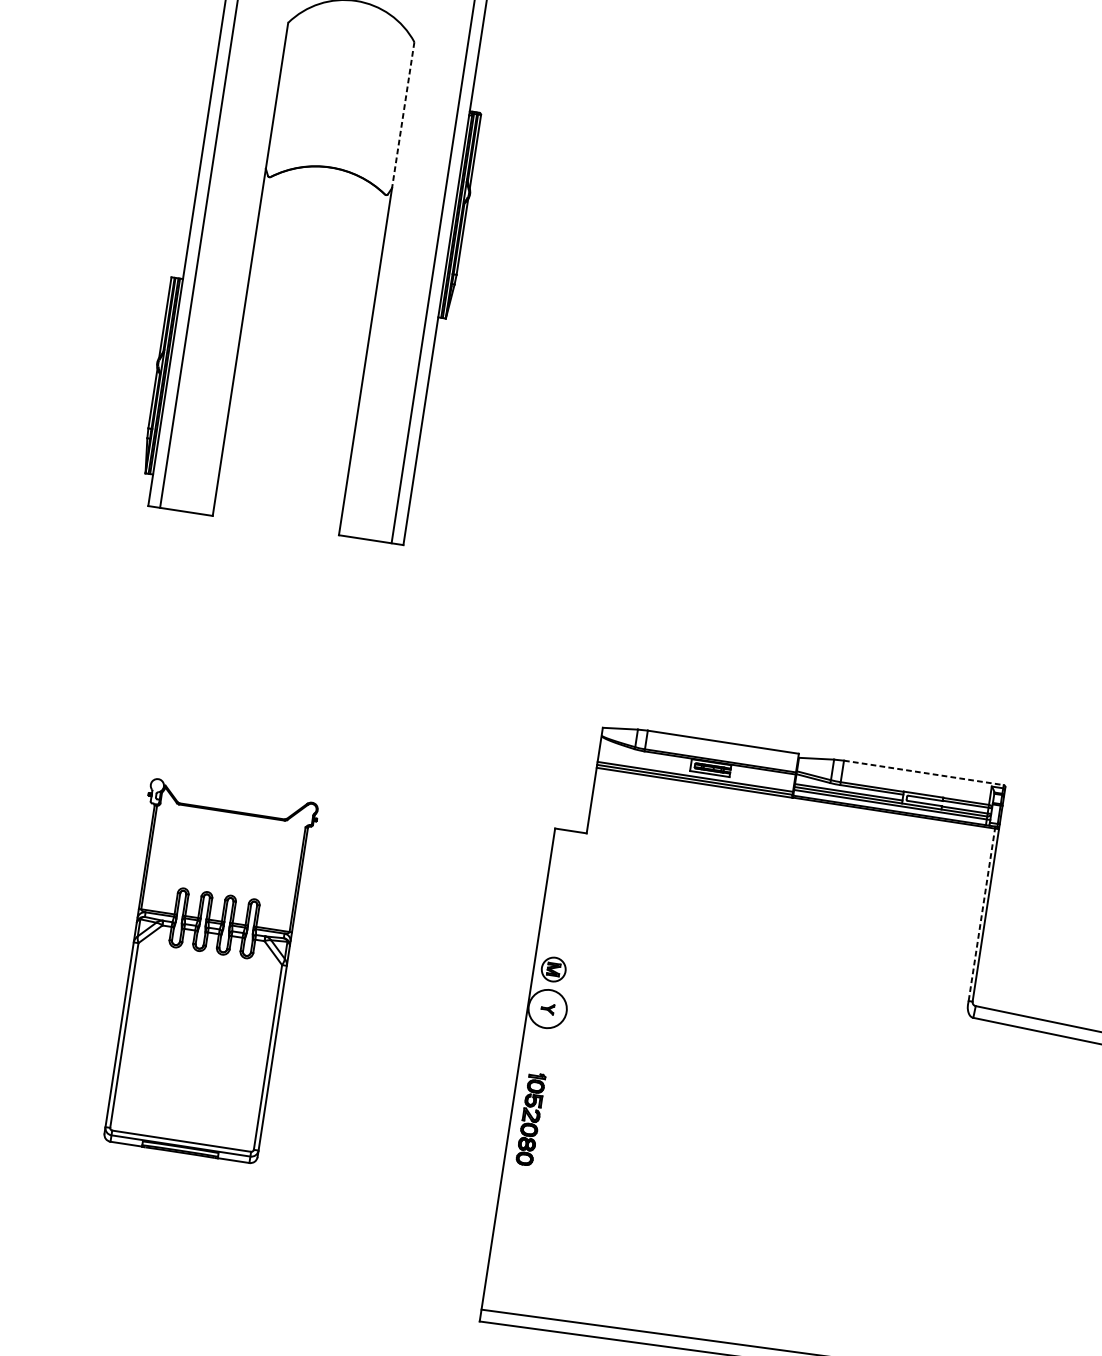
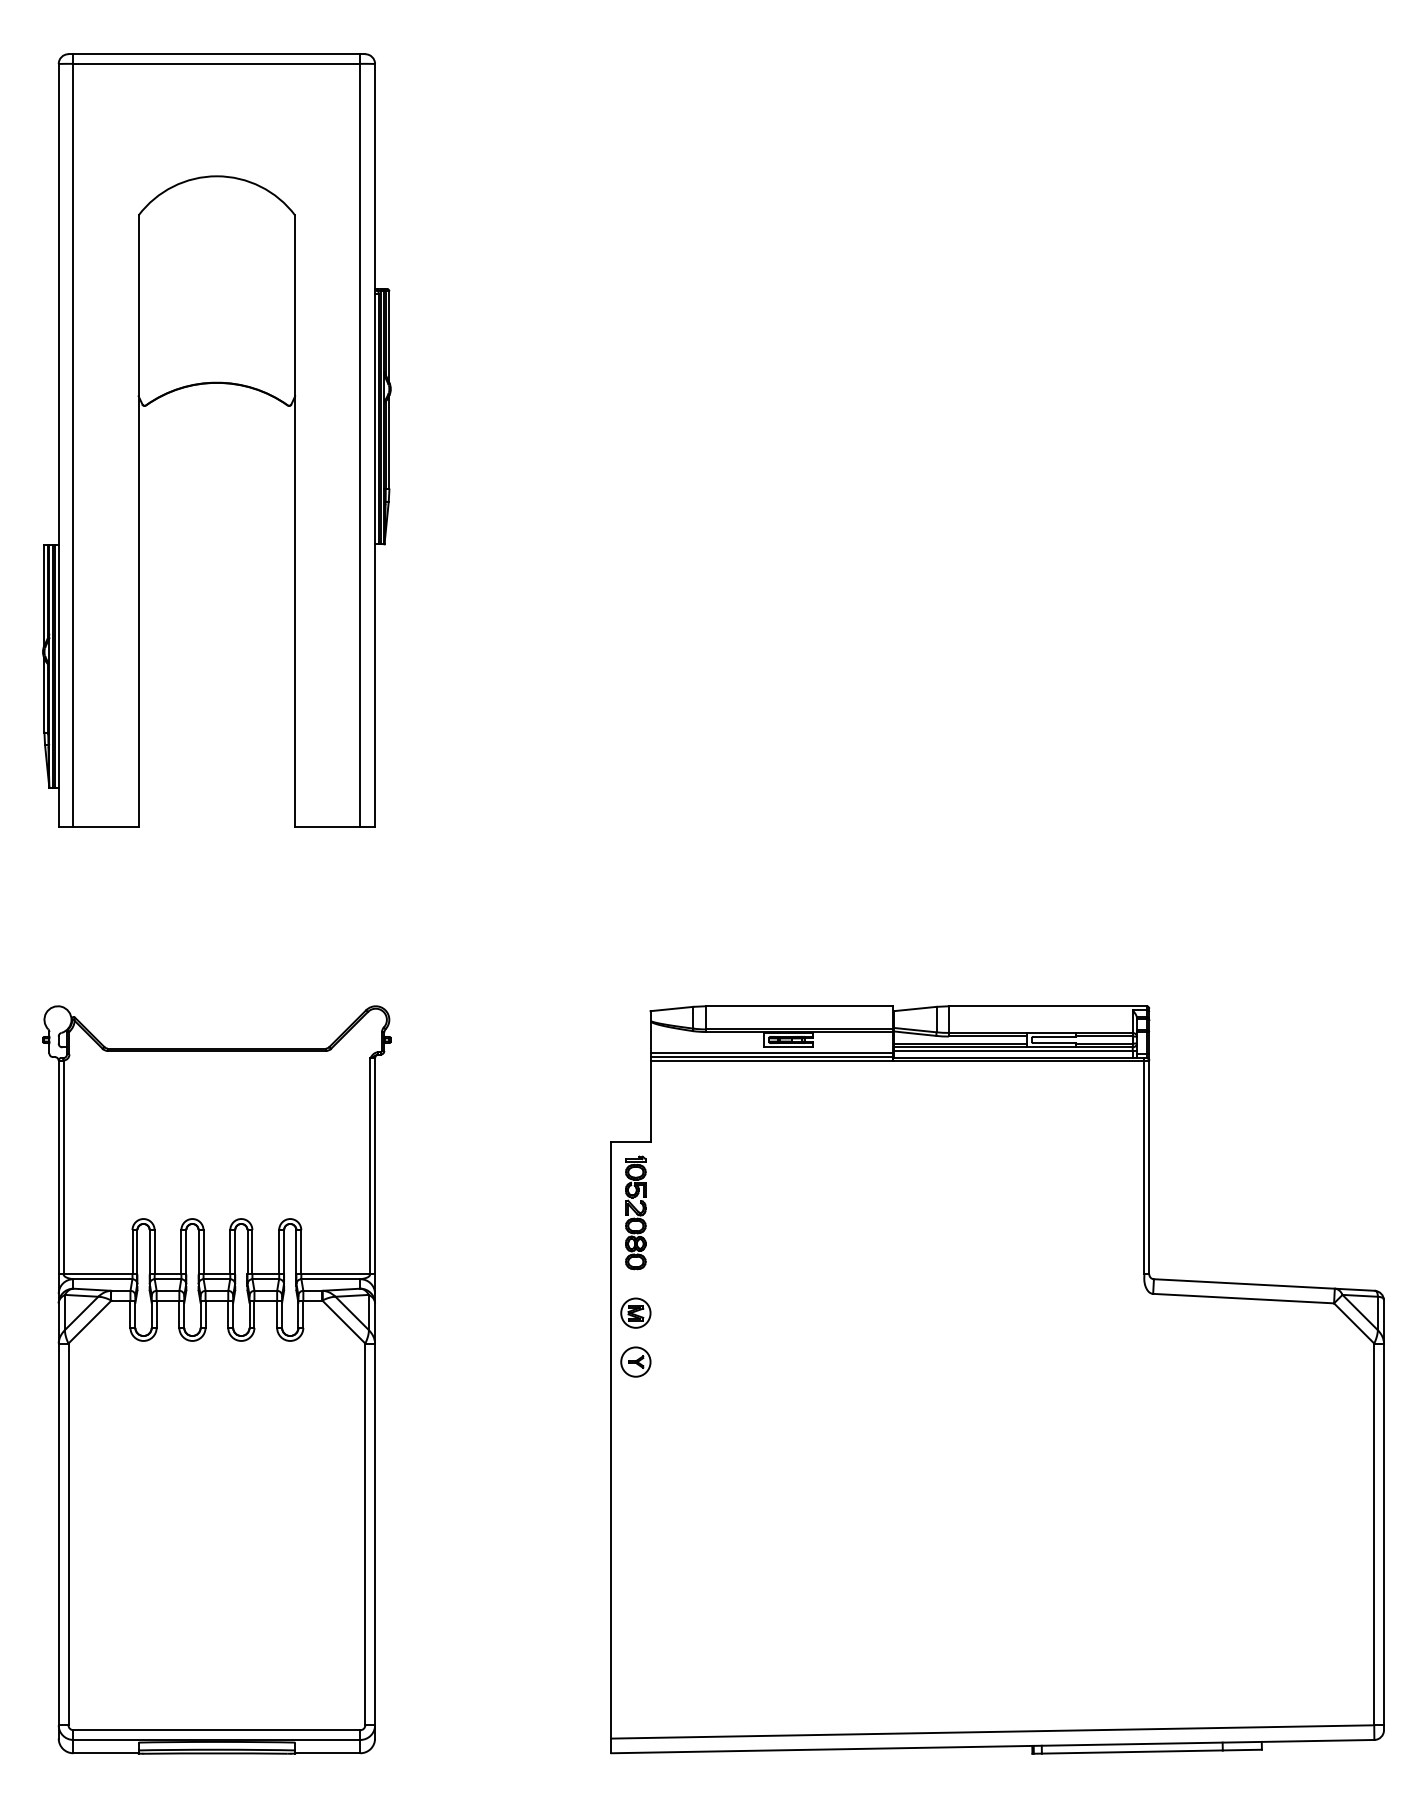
line: (403, 115) -> (295, 306), dashed -> solid
line: (924, 773) -> (1048, 1006), dashed -> solid
line: (982, 914) -> (1144, 1166), dashed -> solid
part: (207, 971) -> (216, 1379), size x1.67
circle: (547, 1008) -> (635, 1361), size x0.62
part: (530, 1118) -> (635, 1212), moved

